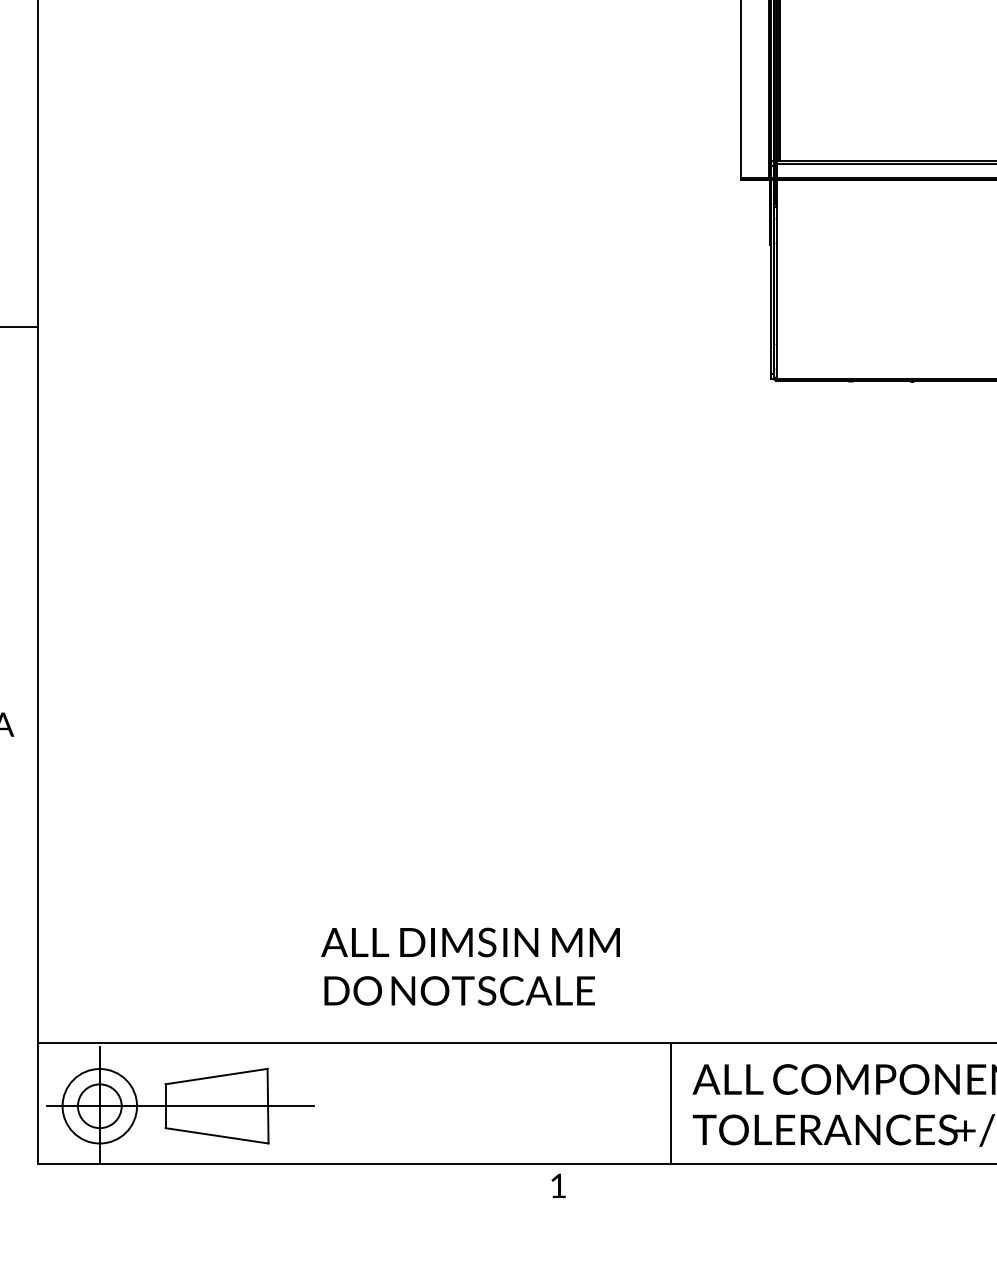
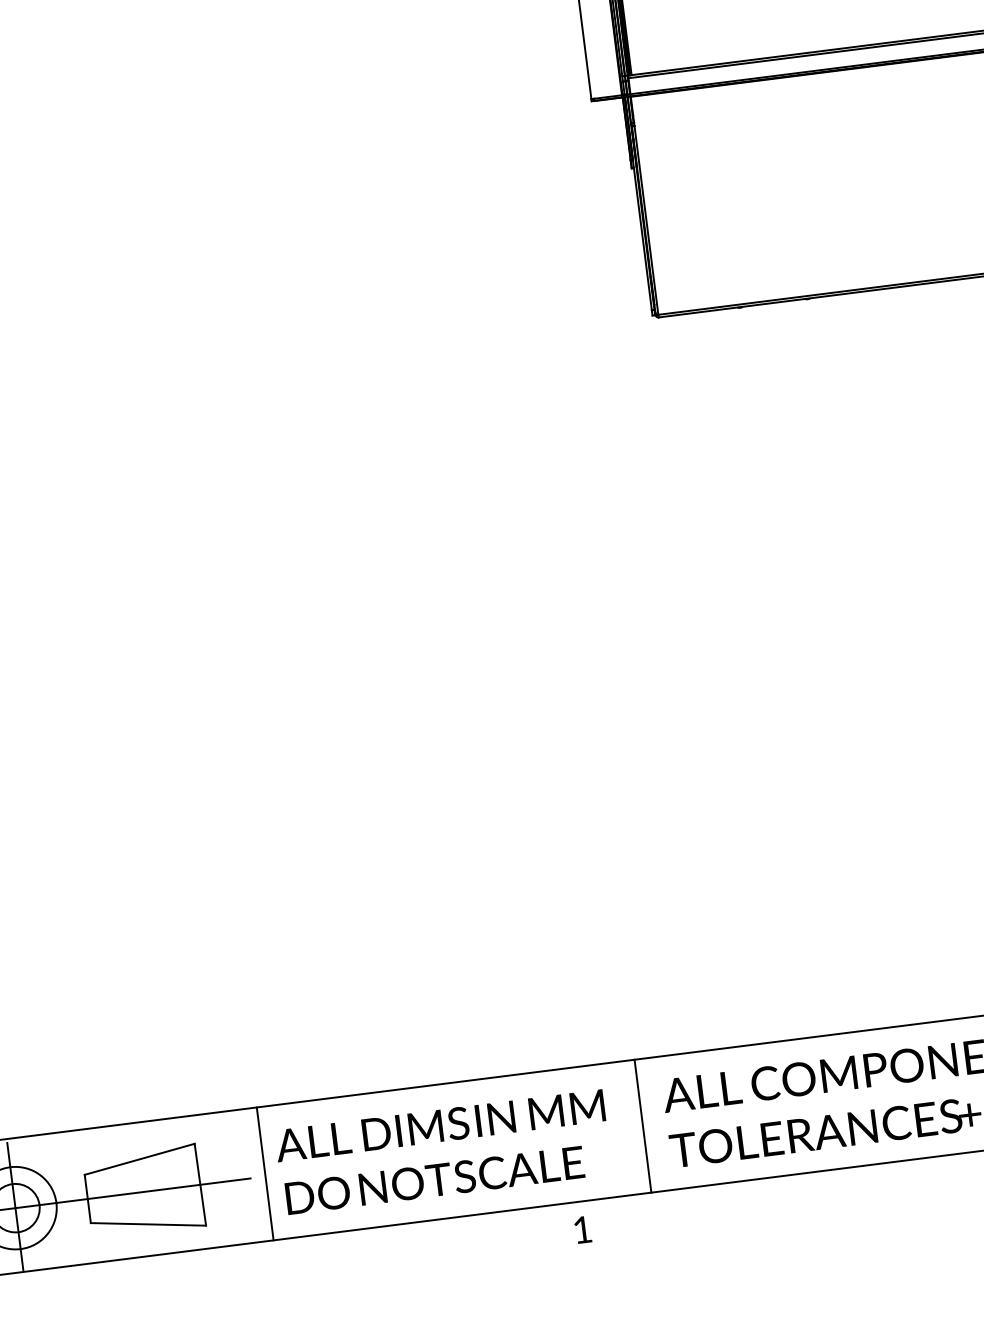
text: (470, 966) -> (443, 1152), moved
line: (327, 1103) -> (265, 1173), added
text: (558, 1185) -> (582, 1229), moved

